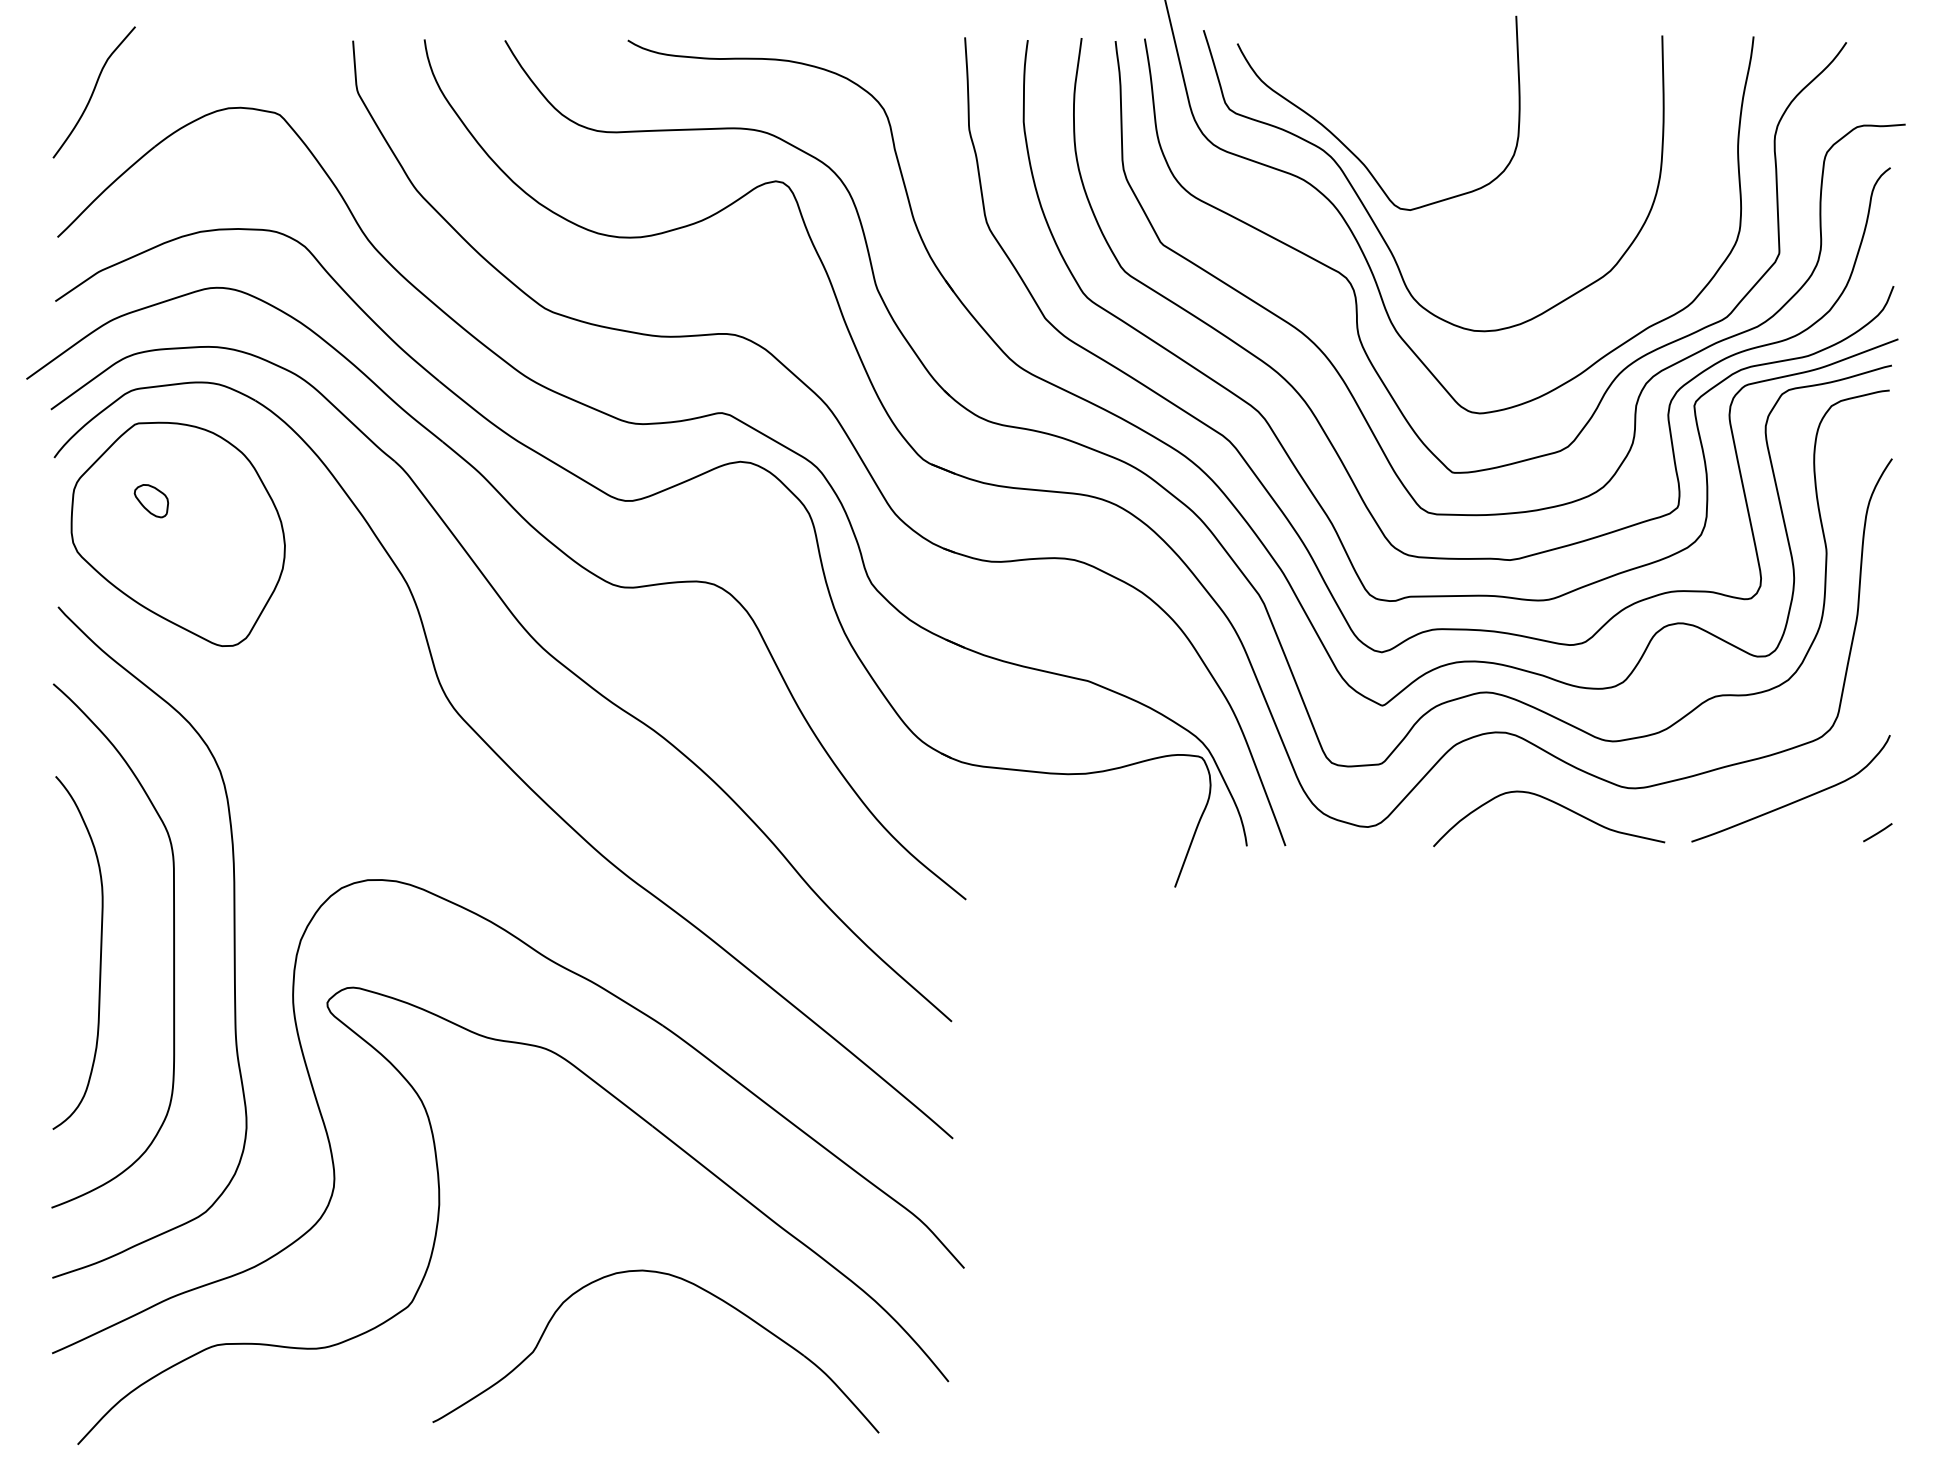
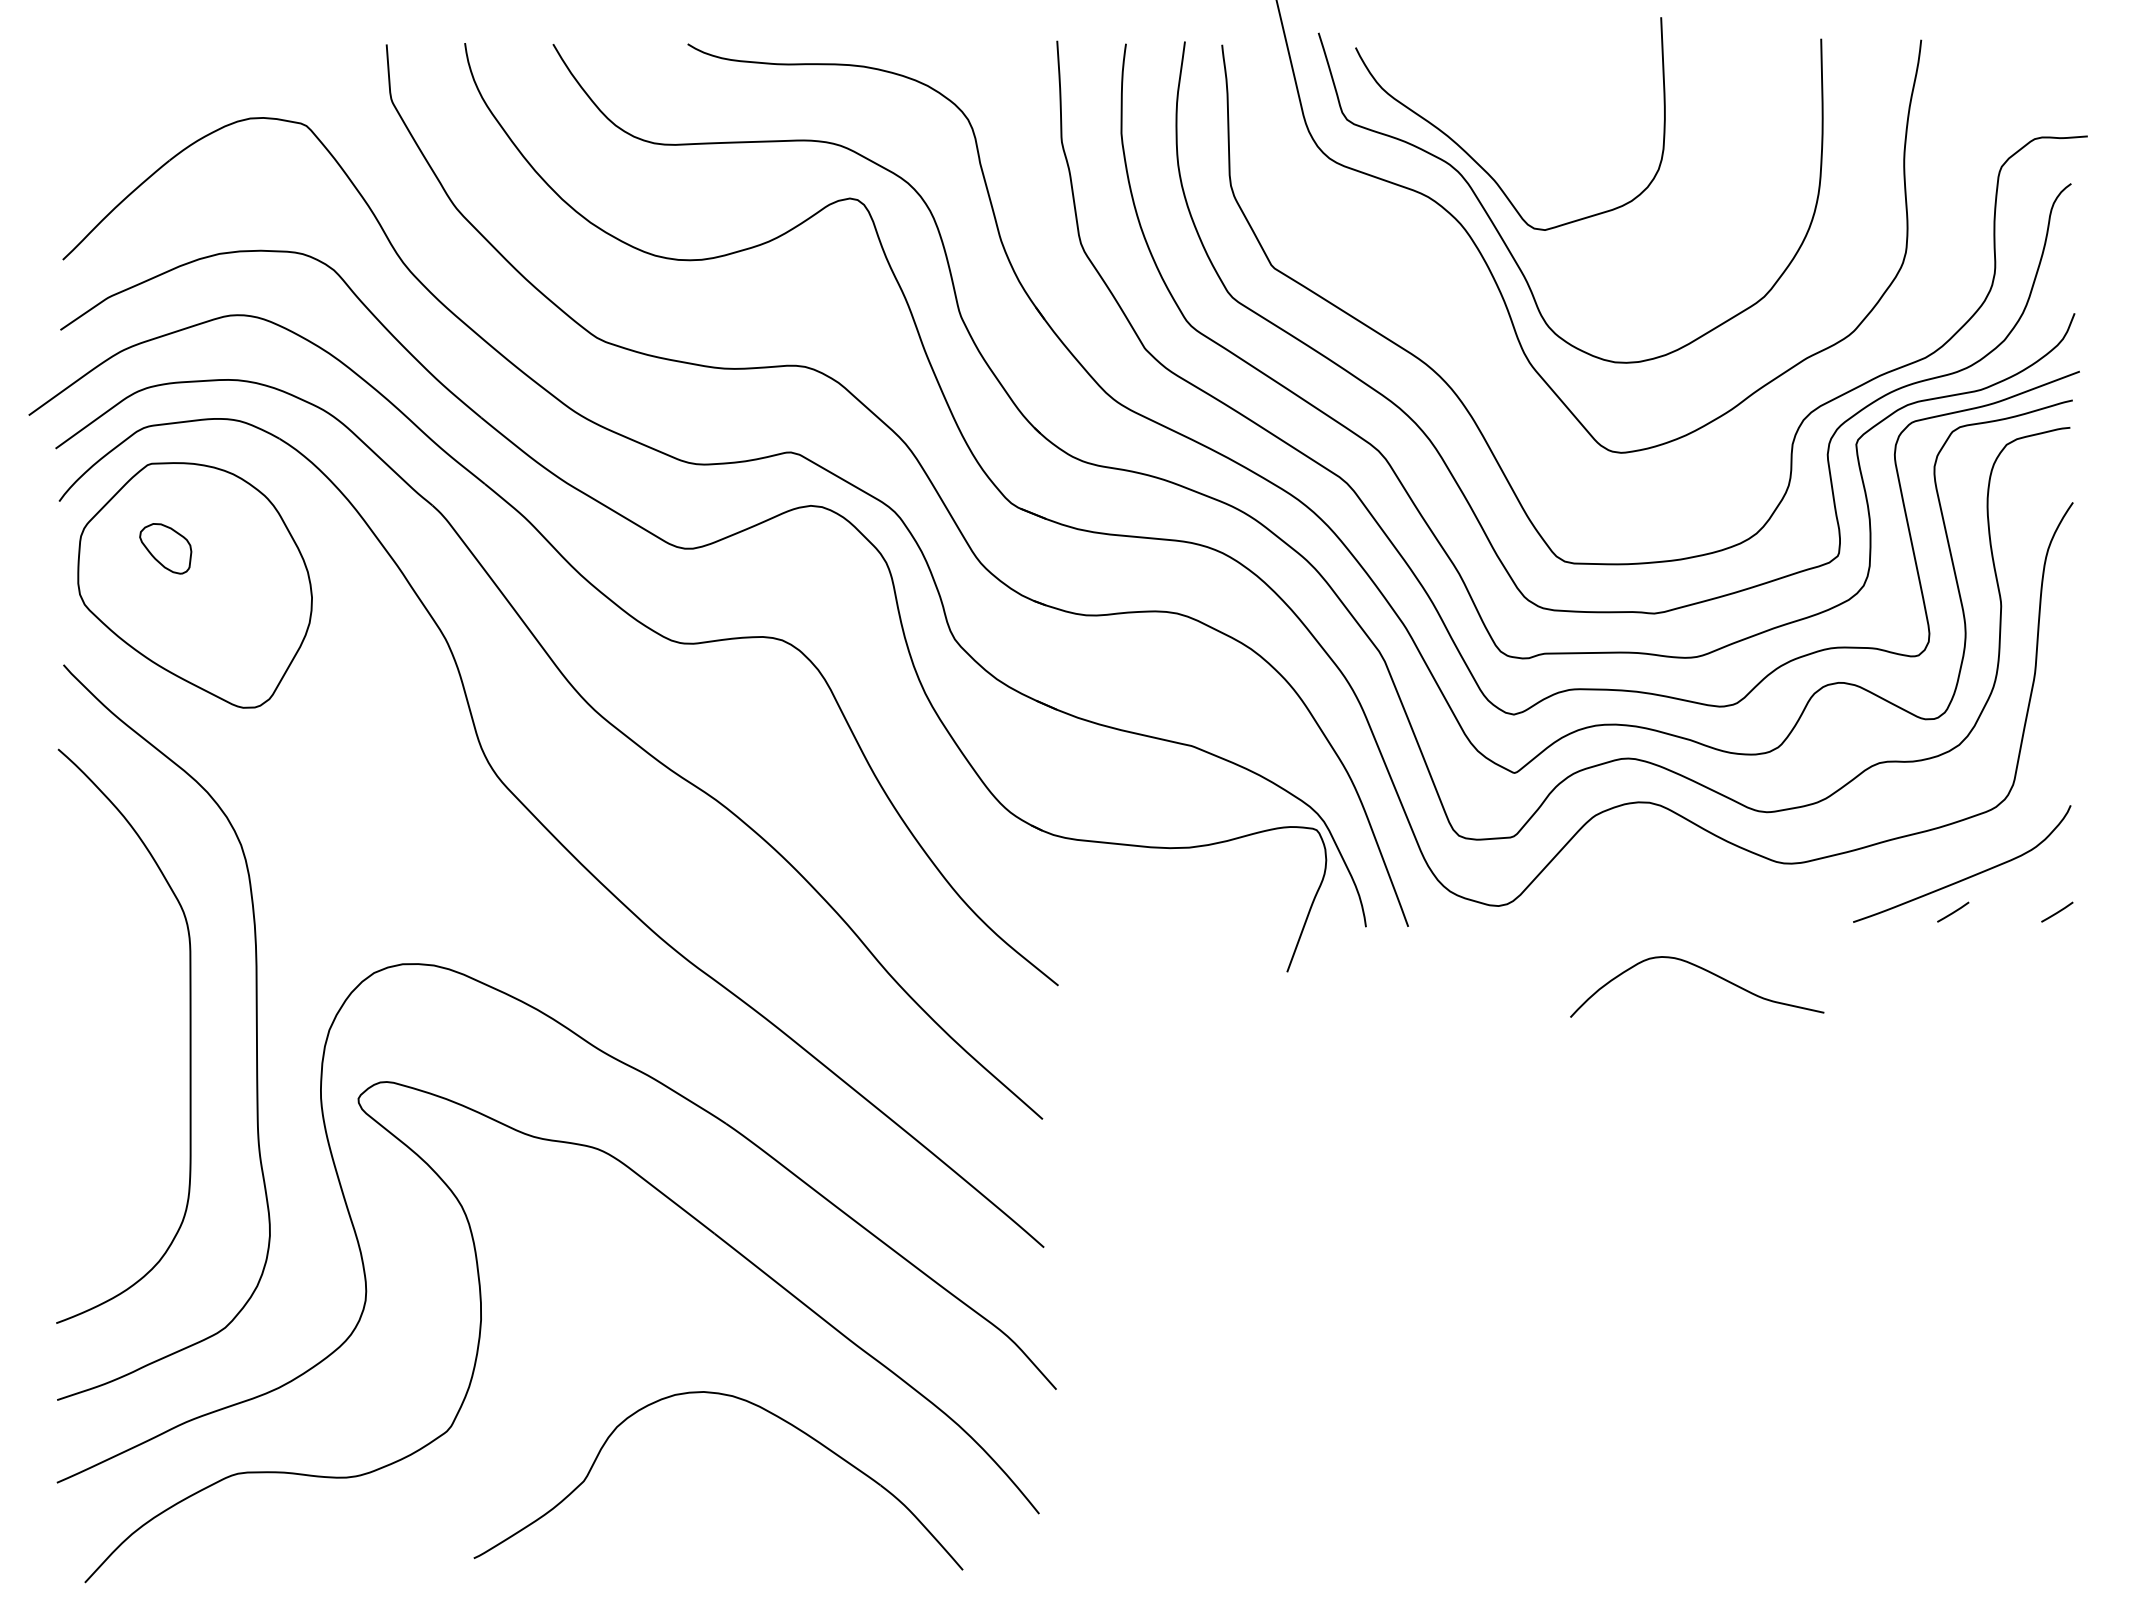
curve: (93, 92) -> (102, 101), removed
curve: (1355, 292) -> (1485, 320), removed
part: (151, 501) -> (165, 549), size x1.4
curve: (1556, 804) -> (1705, 971), moved
line: (1782, 832) -> (1952, 912), added
curve: (100, 952) -> (109, 1043), removed

